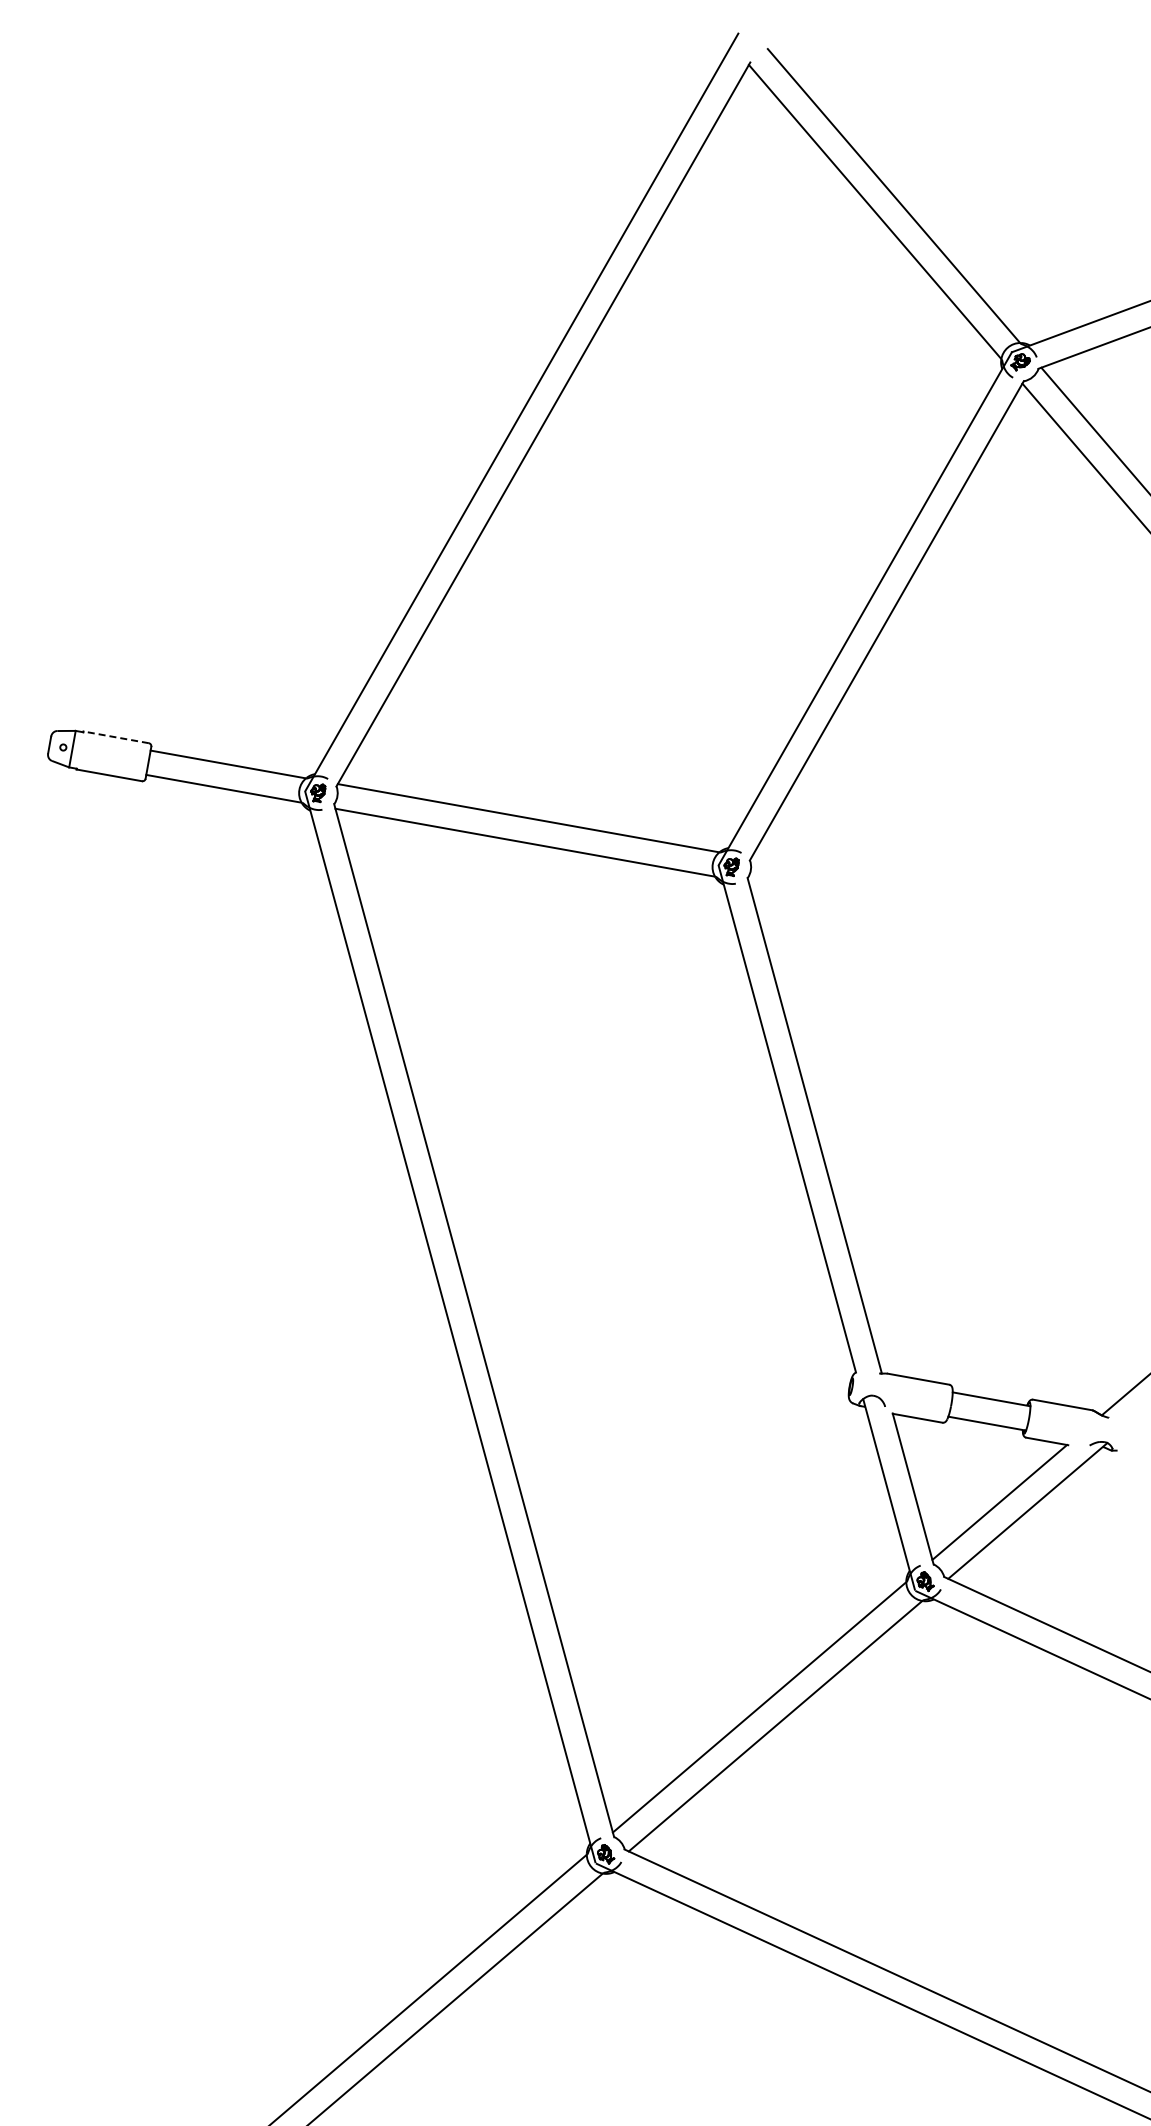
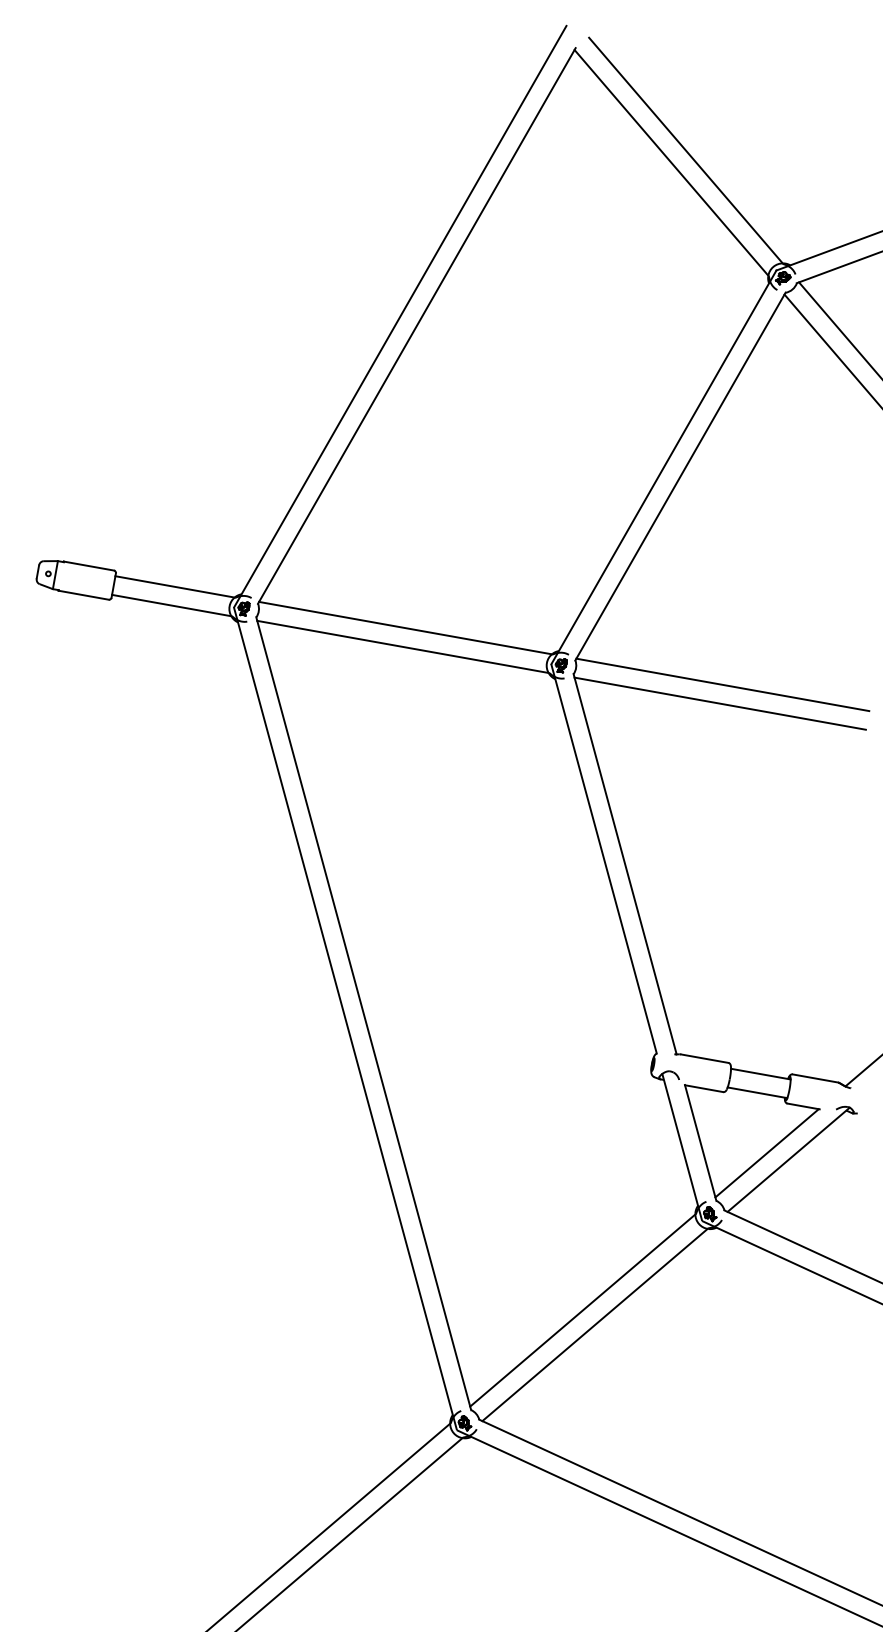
line: (115, 737) -> (88, 566), dashed -> solid
line: (941, 892) -> (722, 685), added
line: (938, 916) -> (720, 703), added

